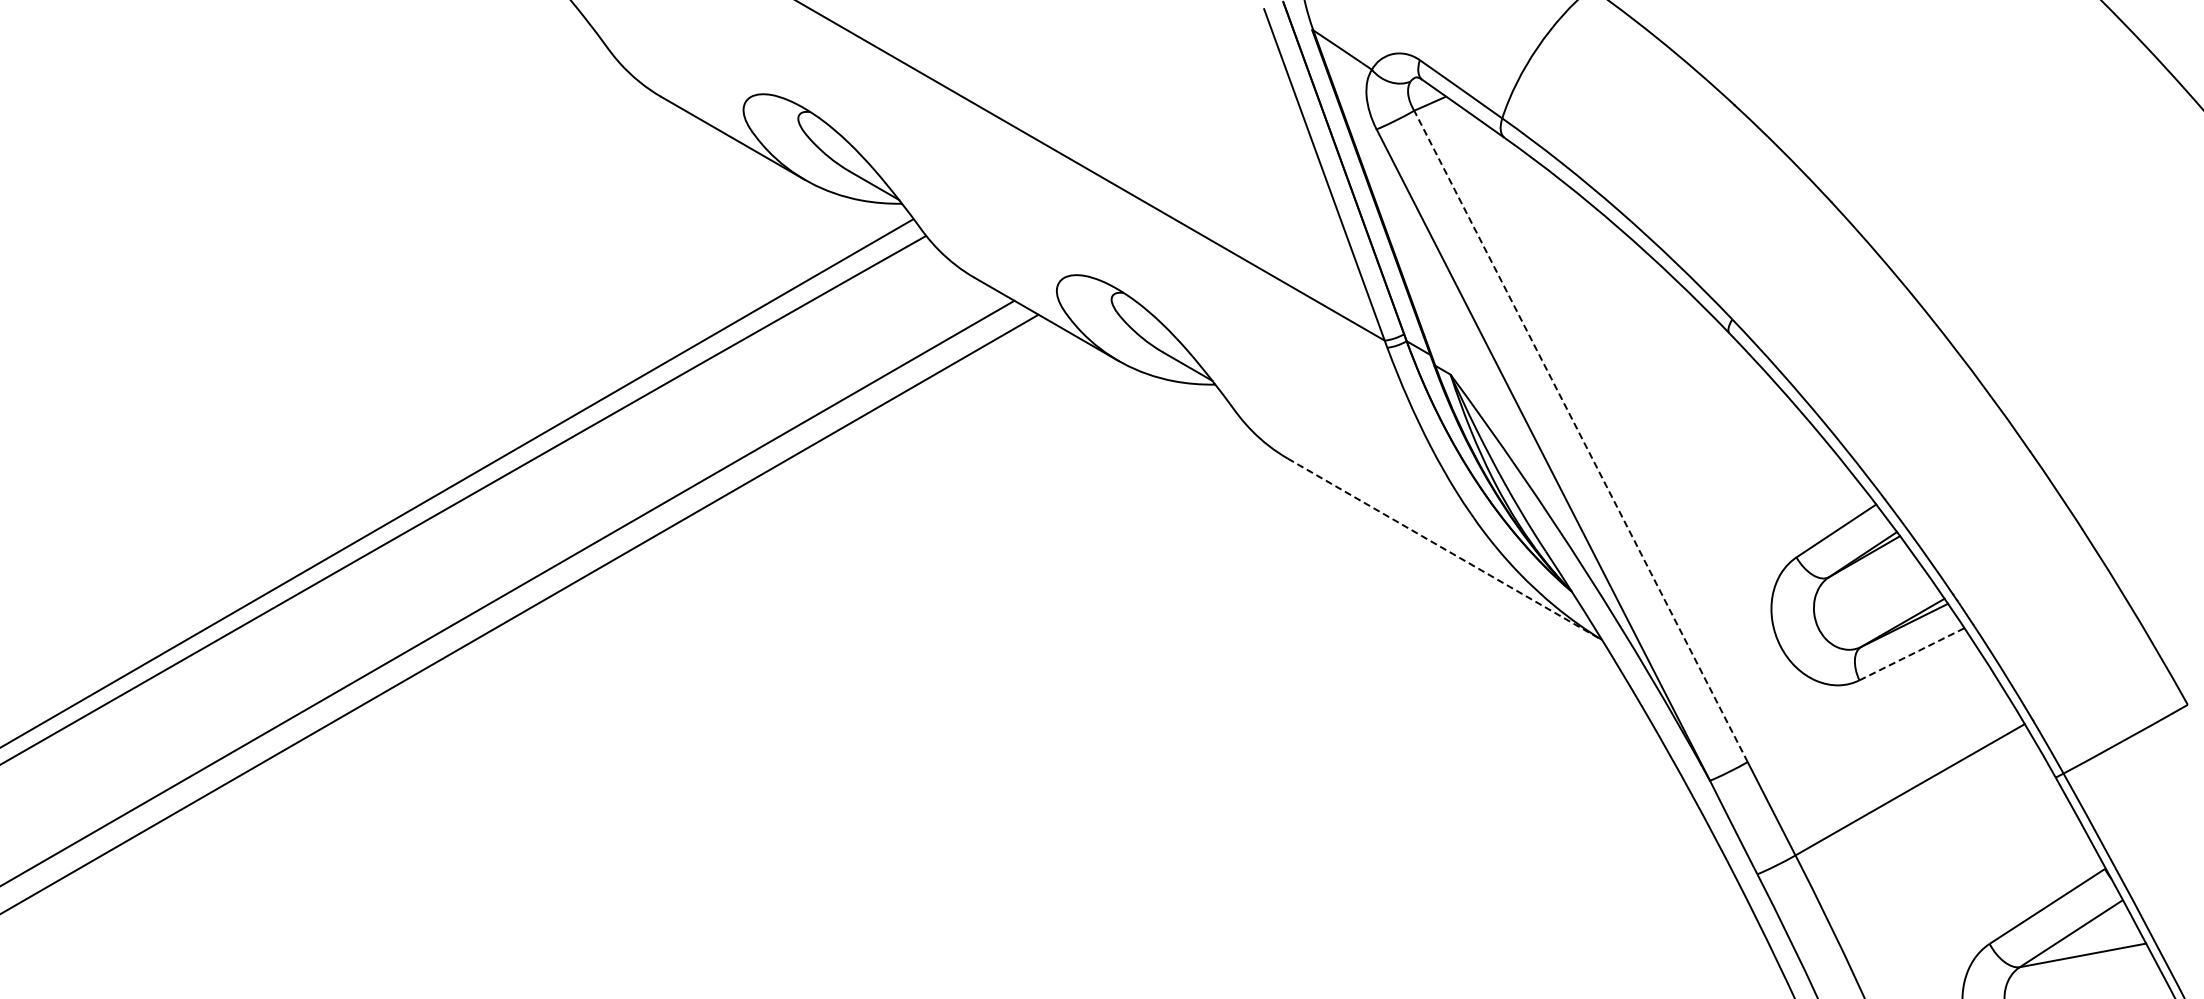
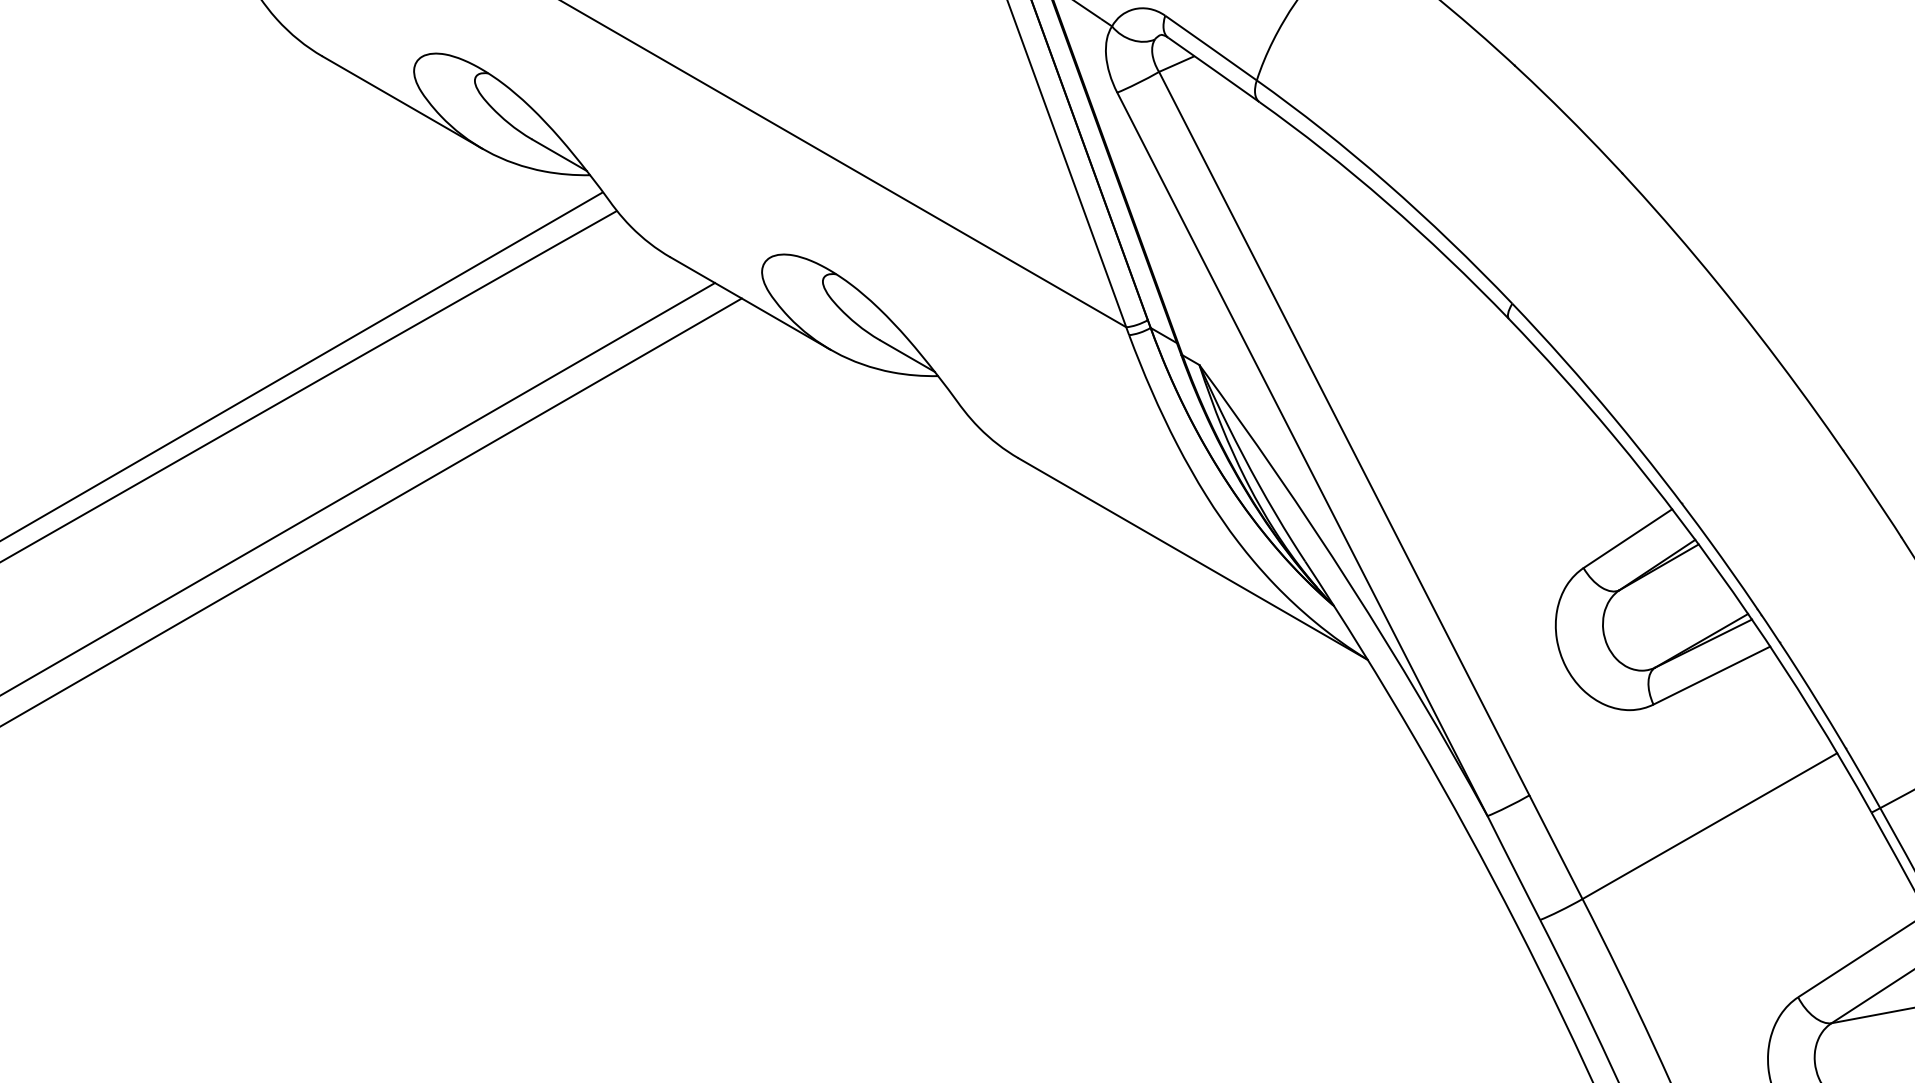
line: (1581, 436) -> (1344, 433), dashed -> solid
line: (1445, 549) -> (1193, 559), dashed -> solid
line: (1911, 654) -> (1711, 675), dashed -> solid

